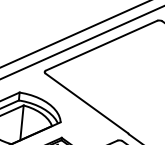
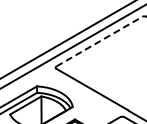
line: (101, 45) -> (99, 41), solid -> dashed

